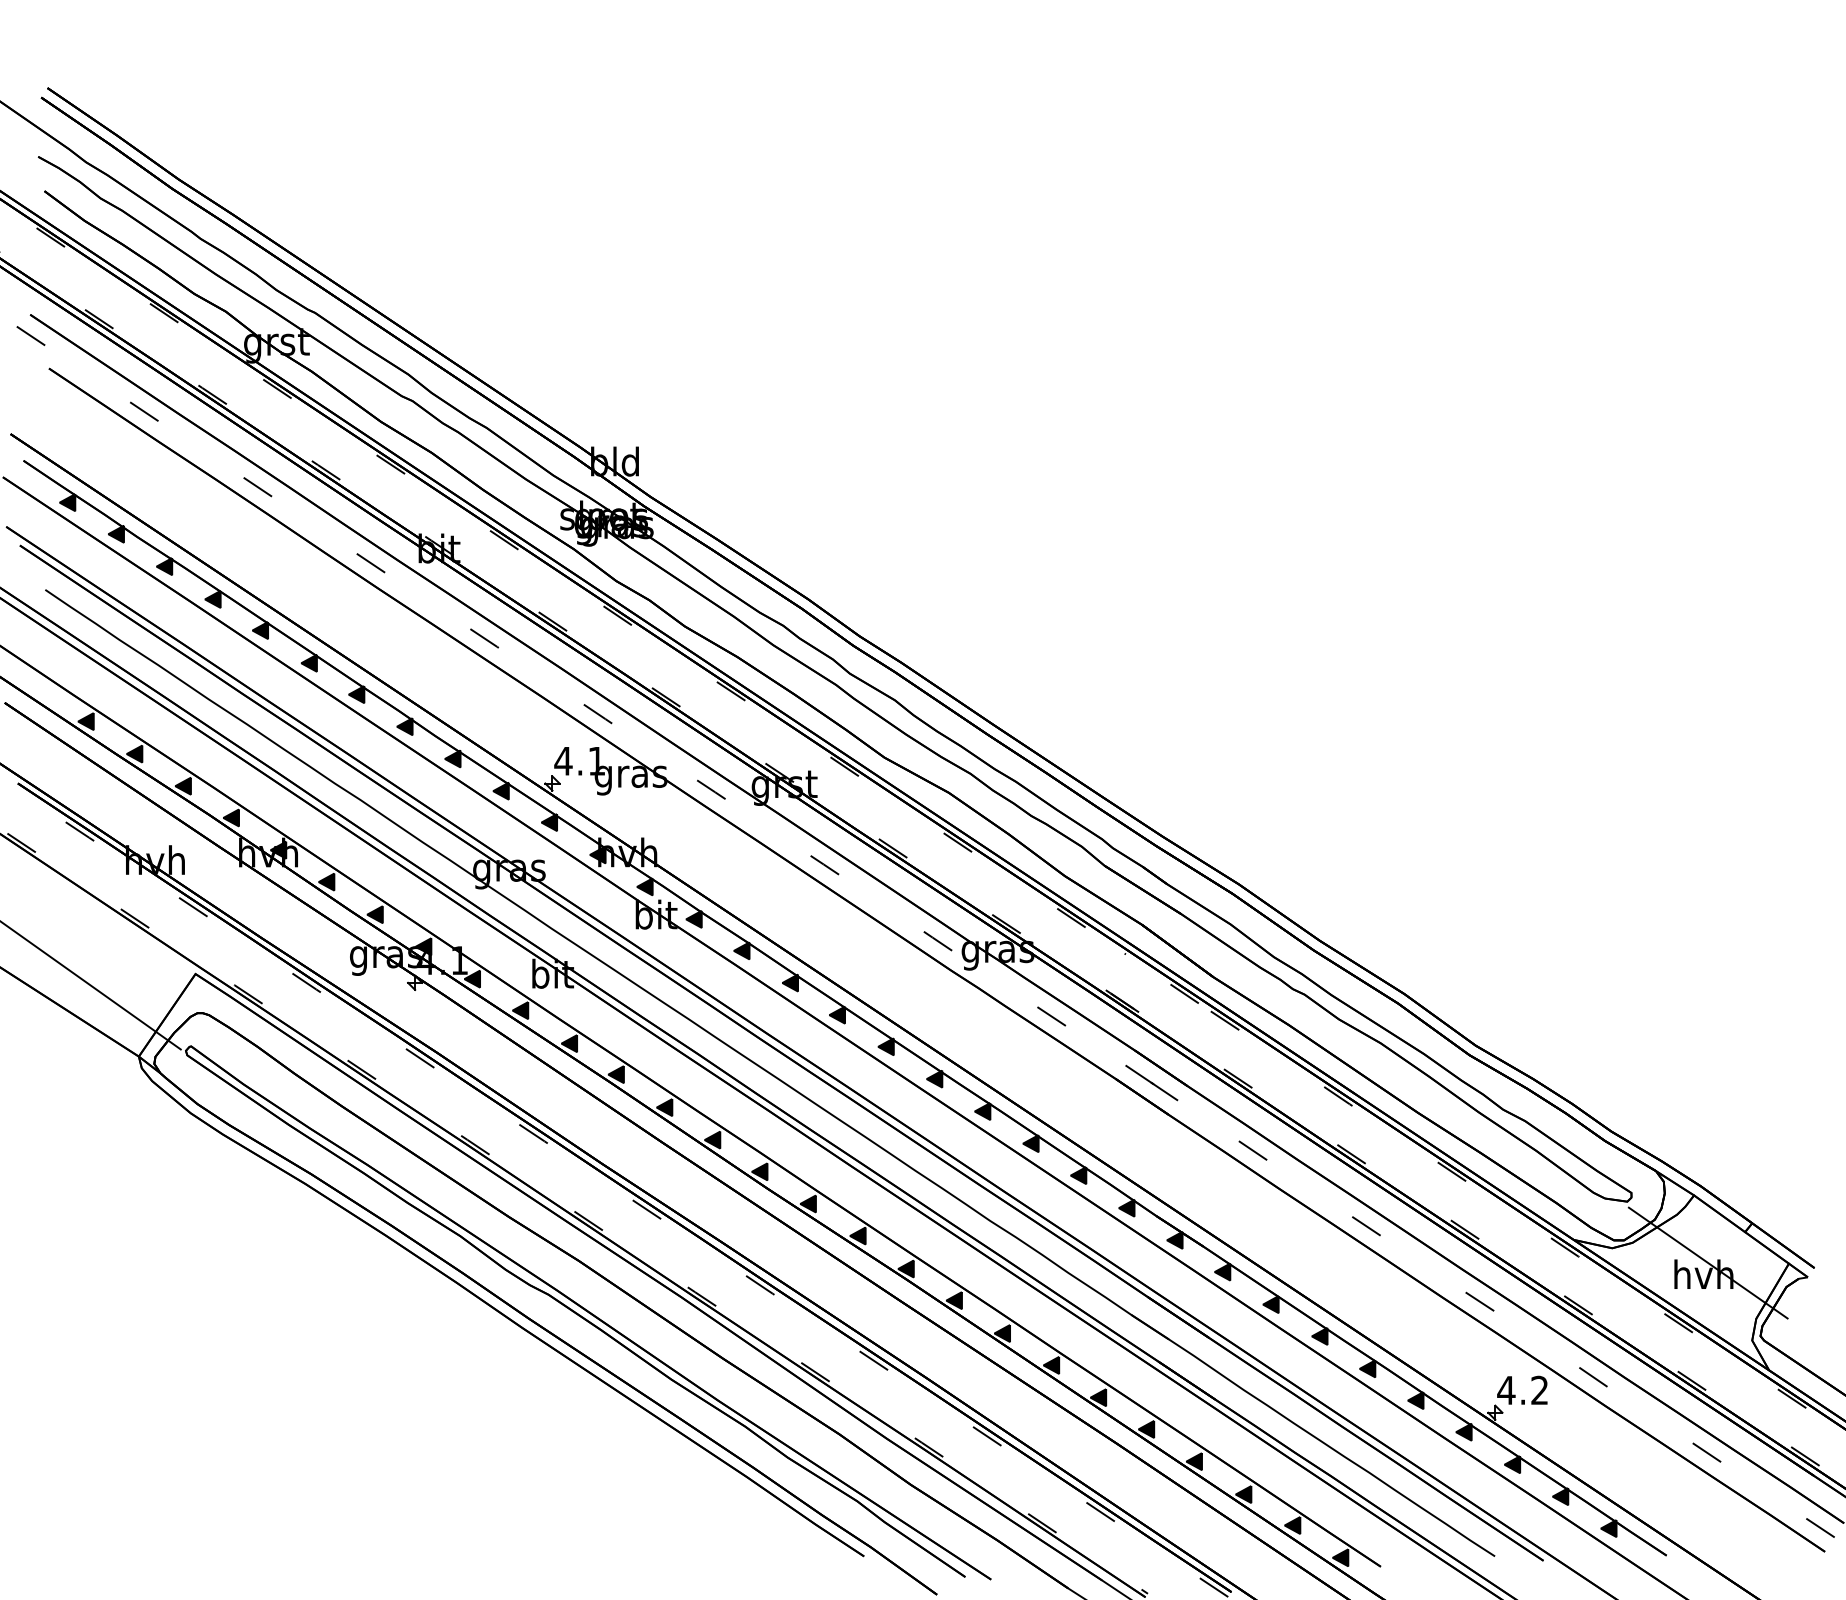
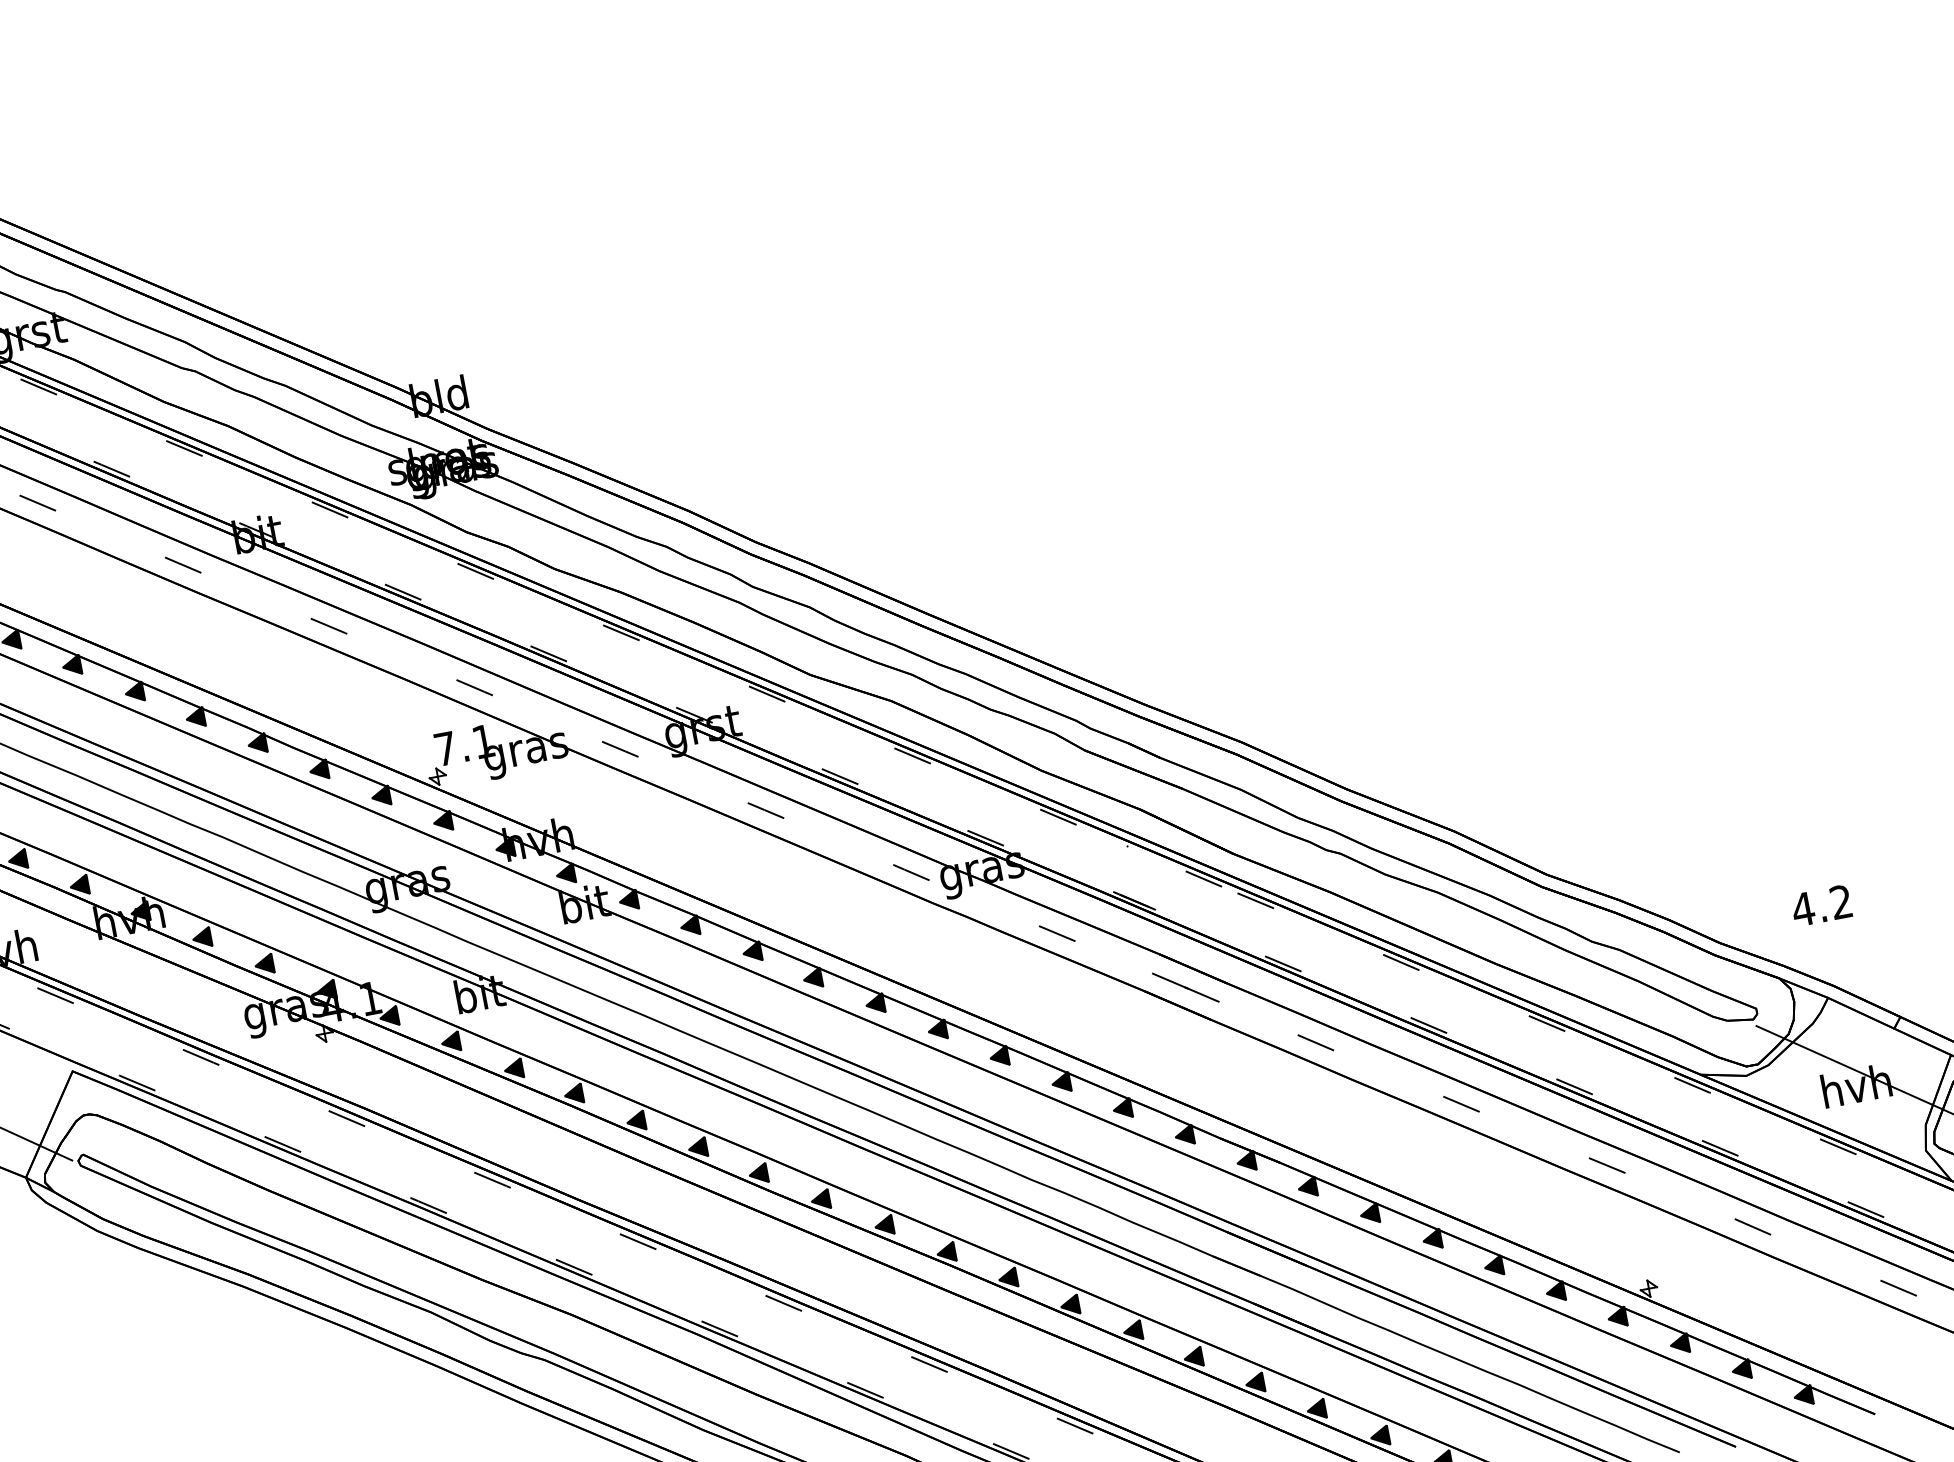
text: (563, 761) -> (445, 749), 4.1 -> 7.1
text: (1522, 1389) -> (1821, 904), moved

